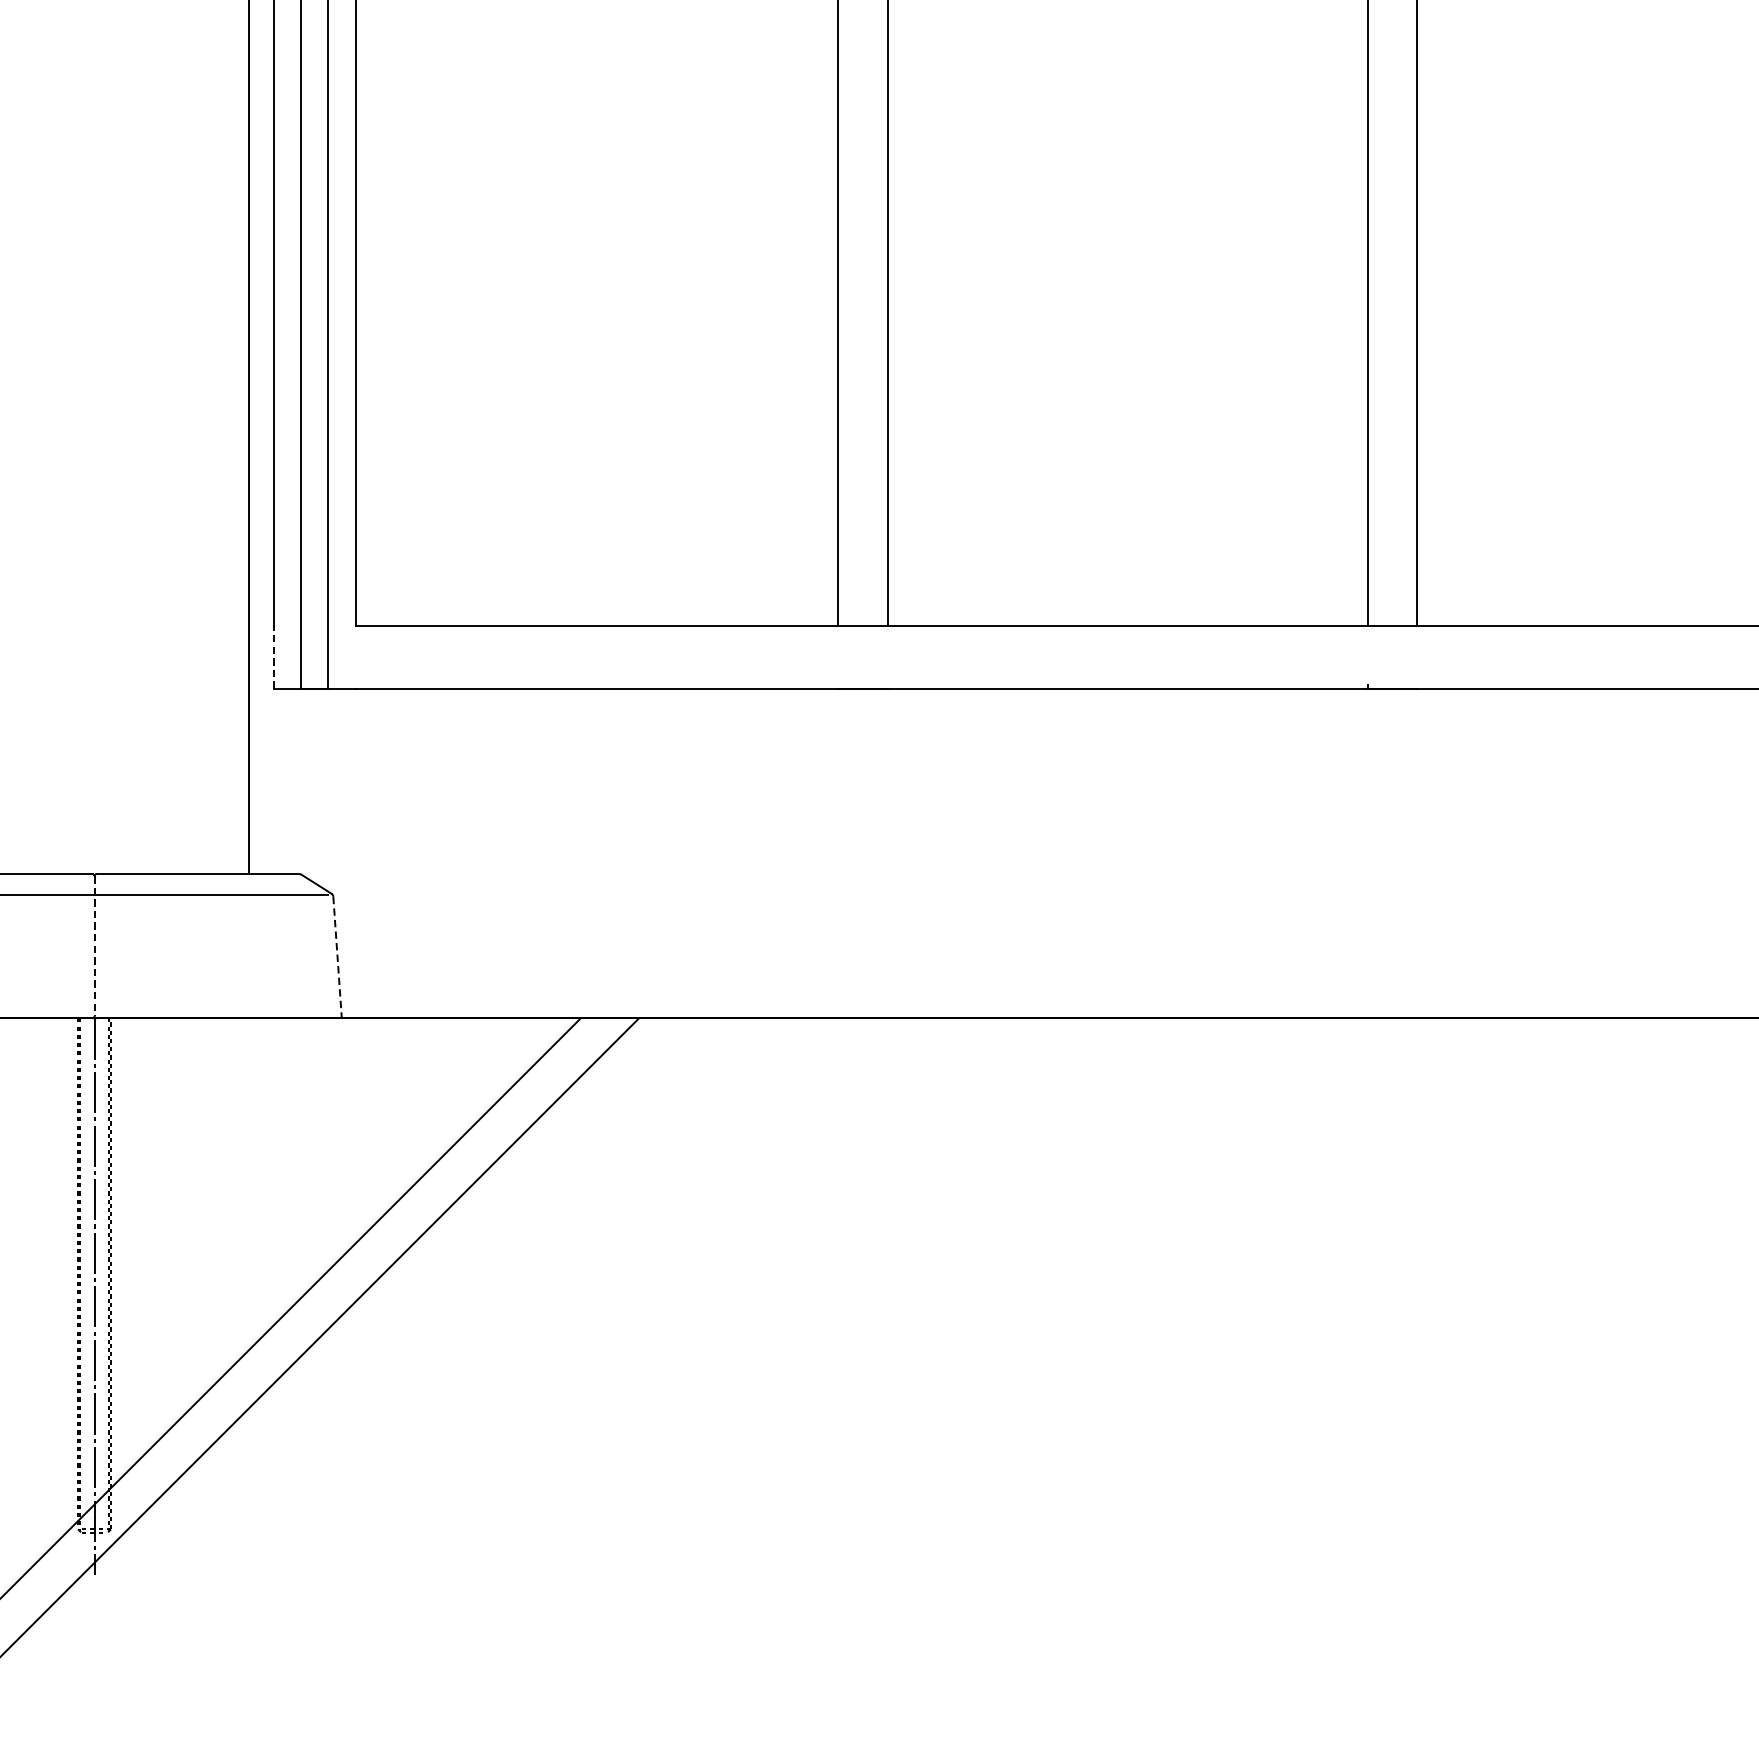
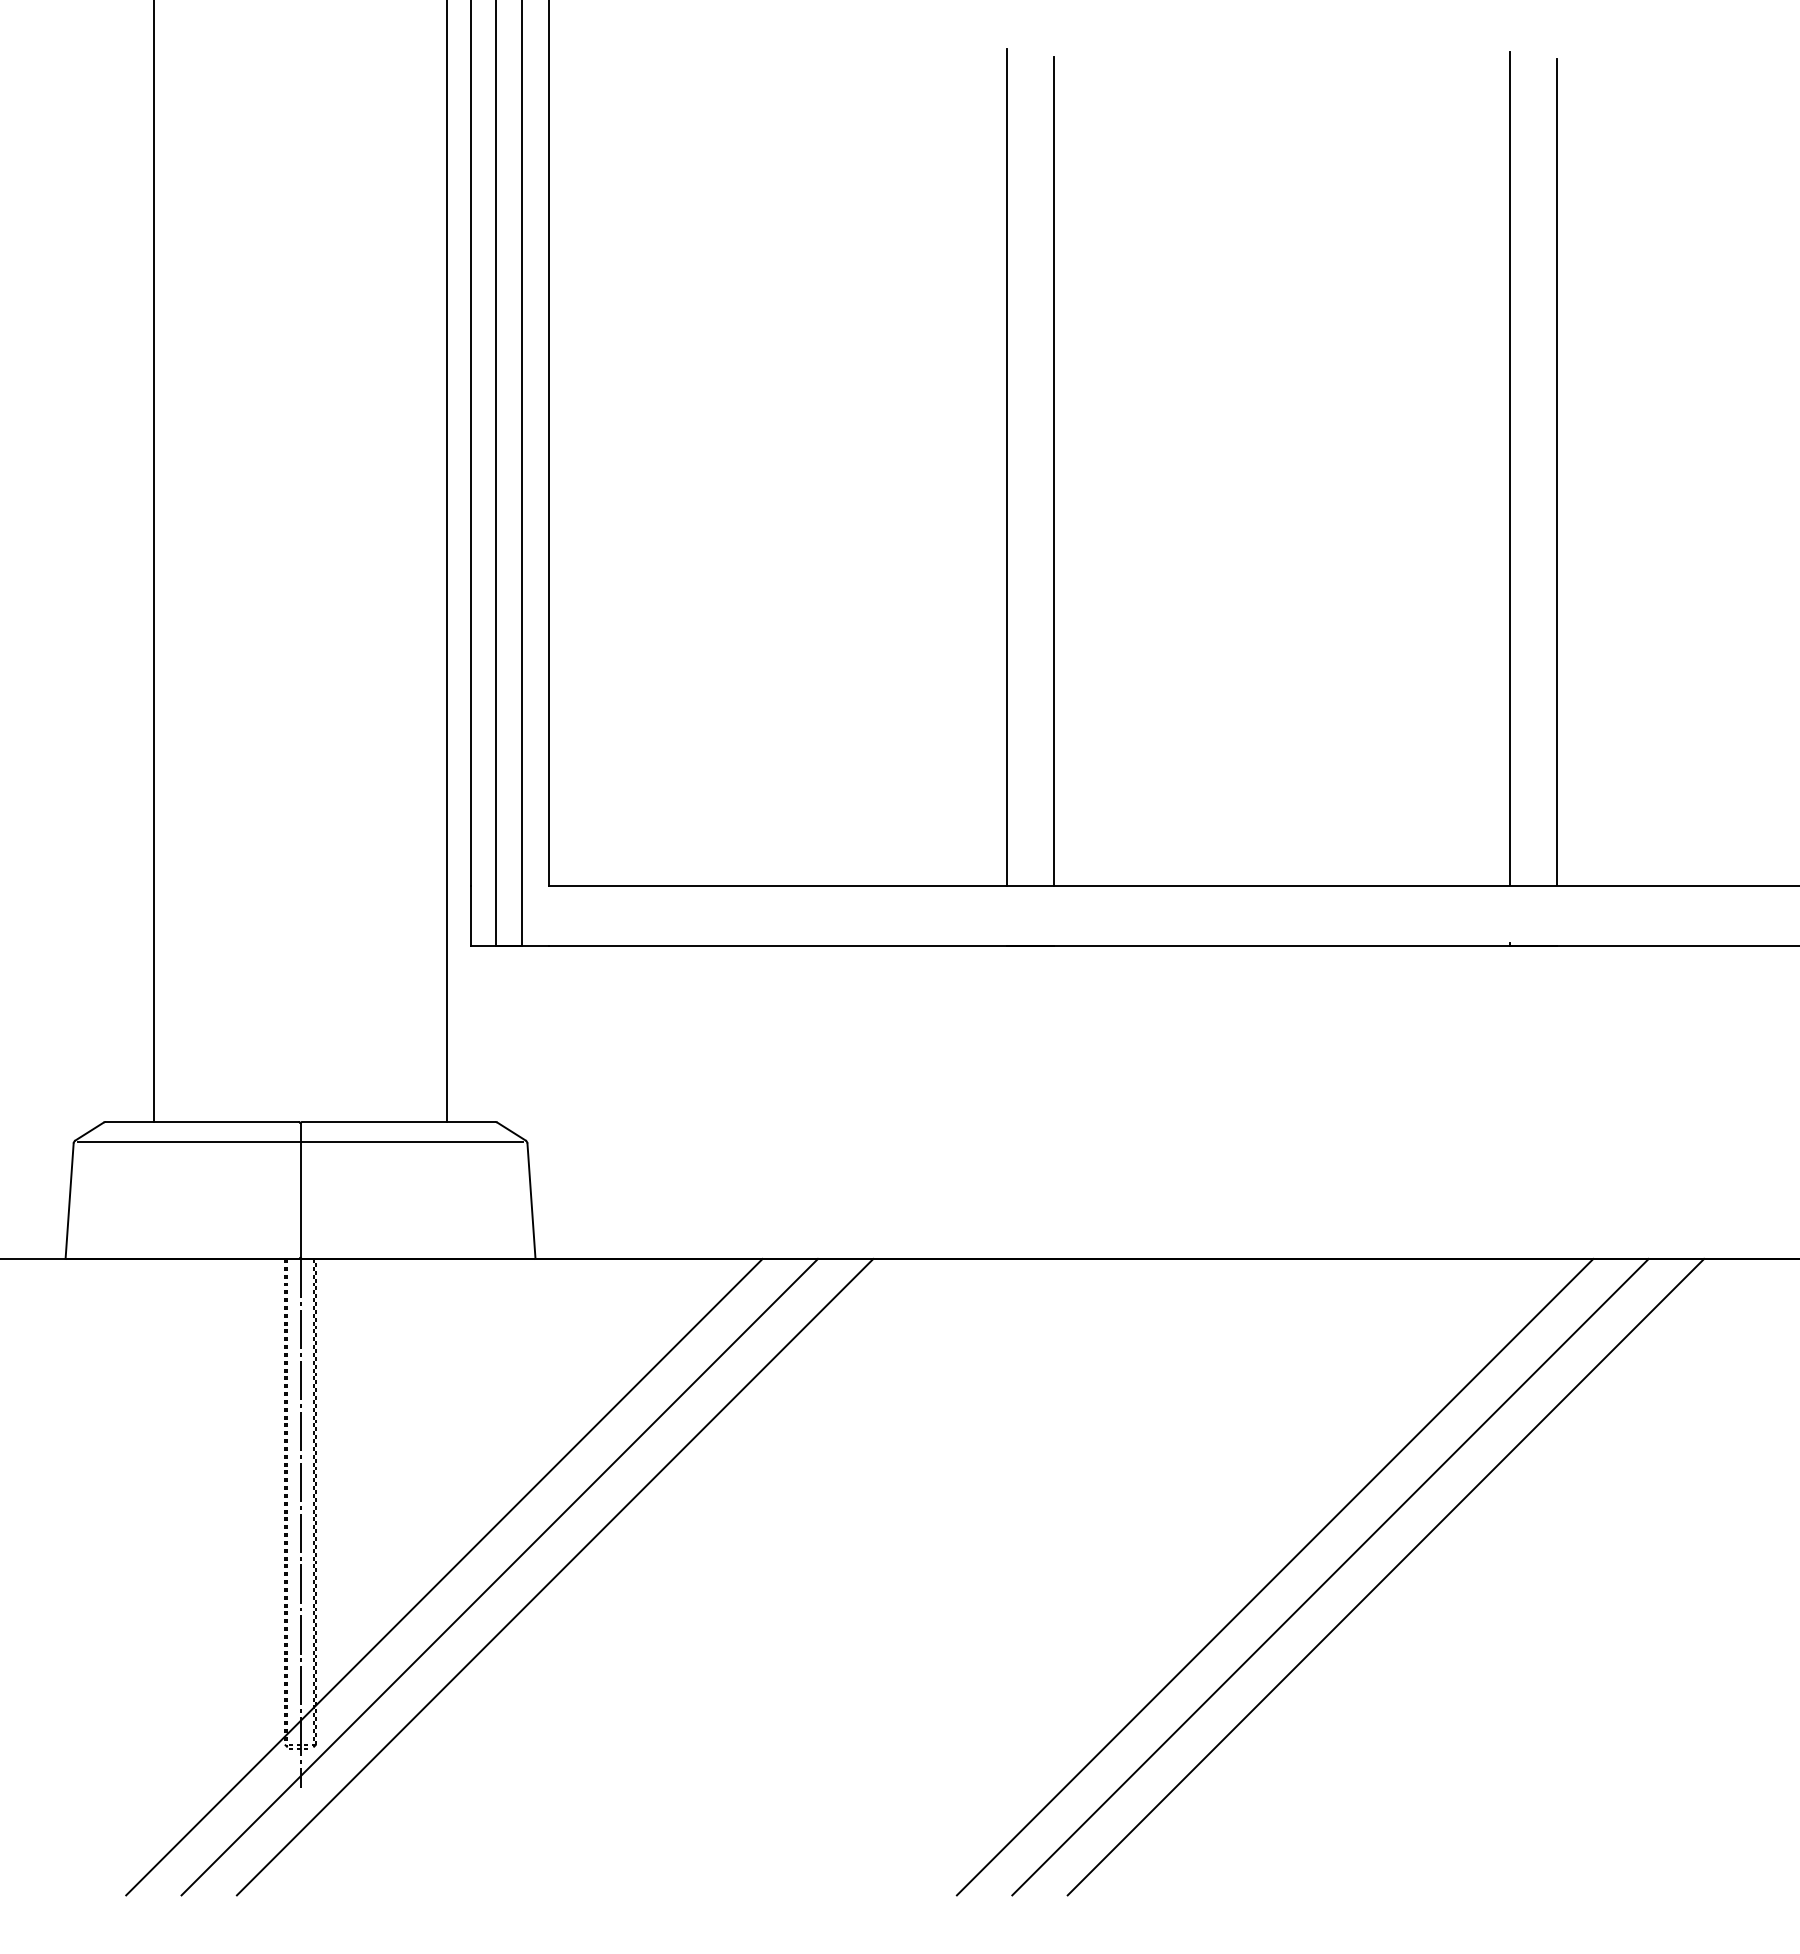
line: (273, 656) -> (470, 915), dashed -> solid
line: (94, 946) -> (300, 1190), dashed -> solid
line: (337, 957) -> (531, 1201), dashed -> solid
line: (361, 1353) -> (554, 1577), added
line: (1119, 1353) -> (1274, 1577), added
line: (1178, 1353) -> (1330, 1577), added
line: (1236, 1353) -> (1385, 1577), added

